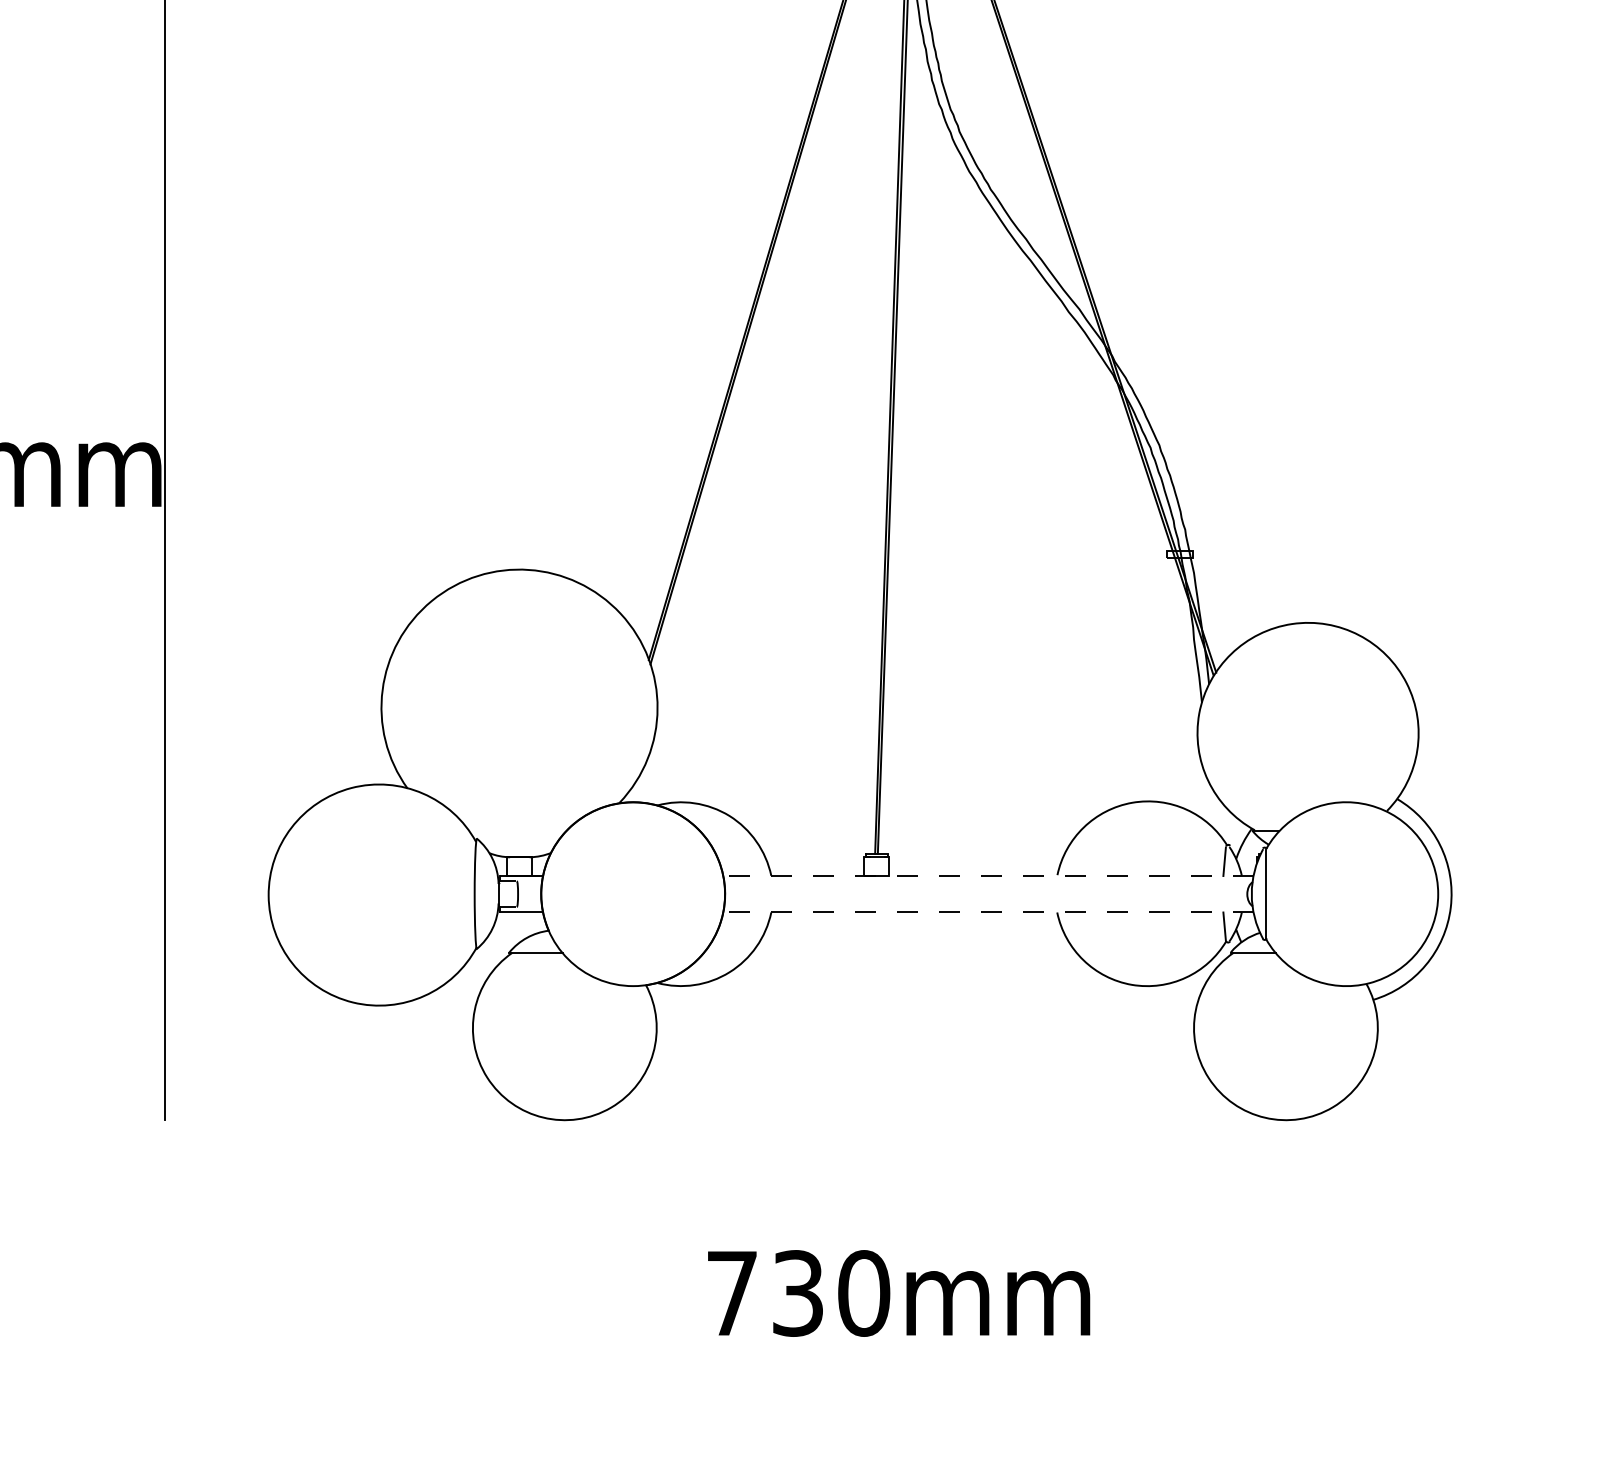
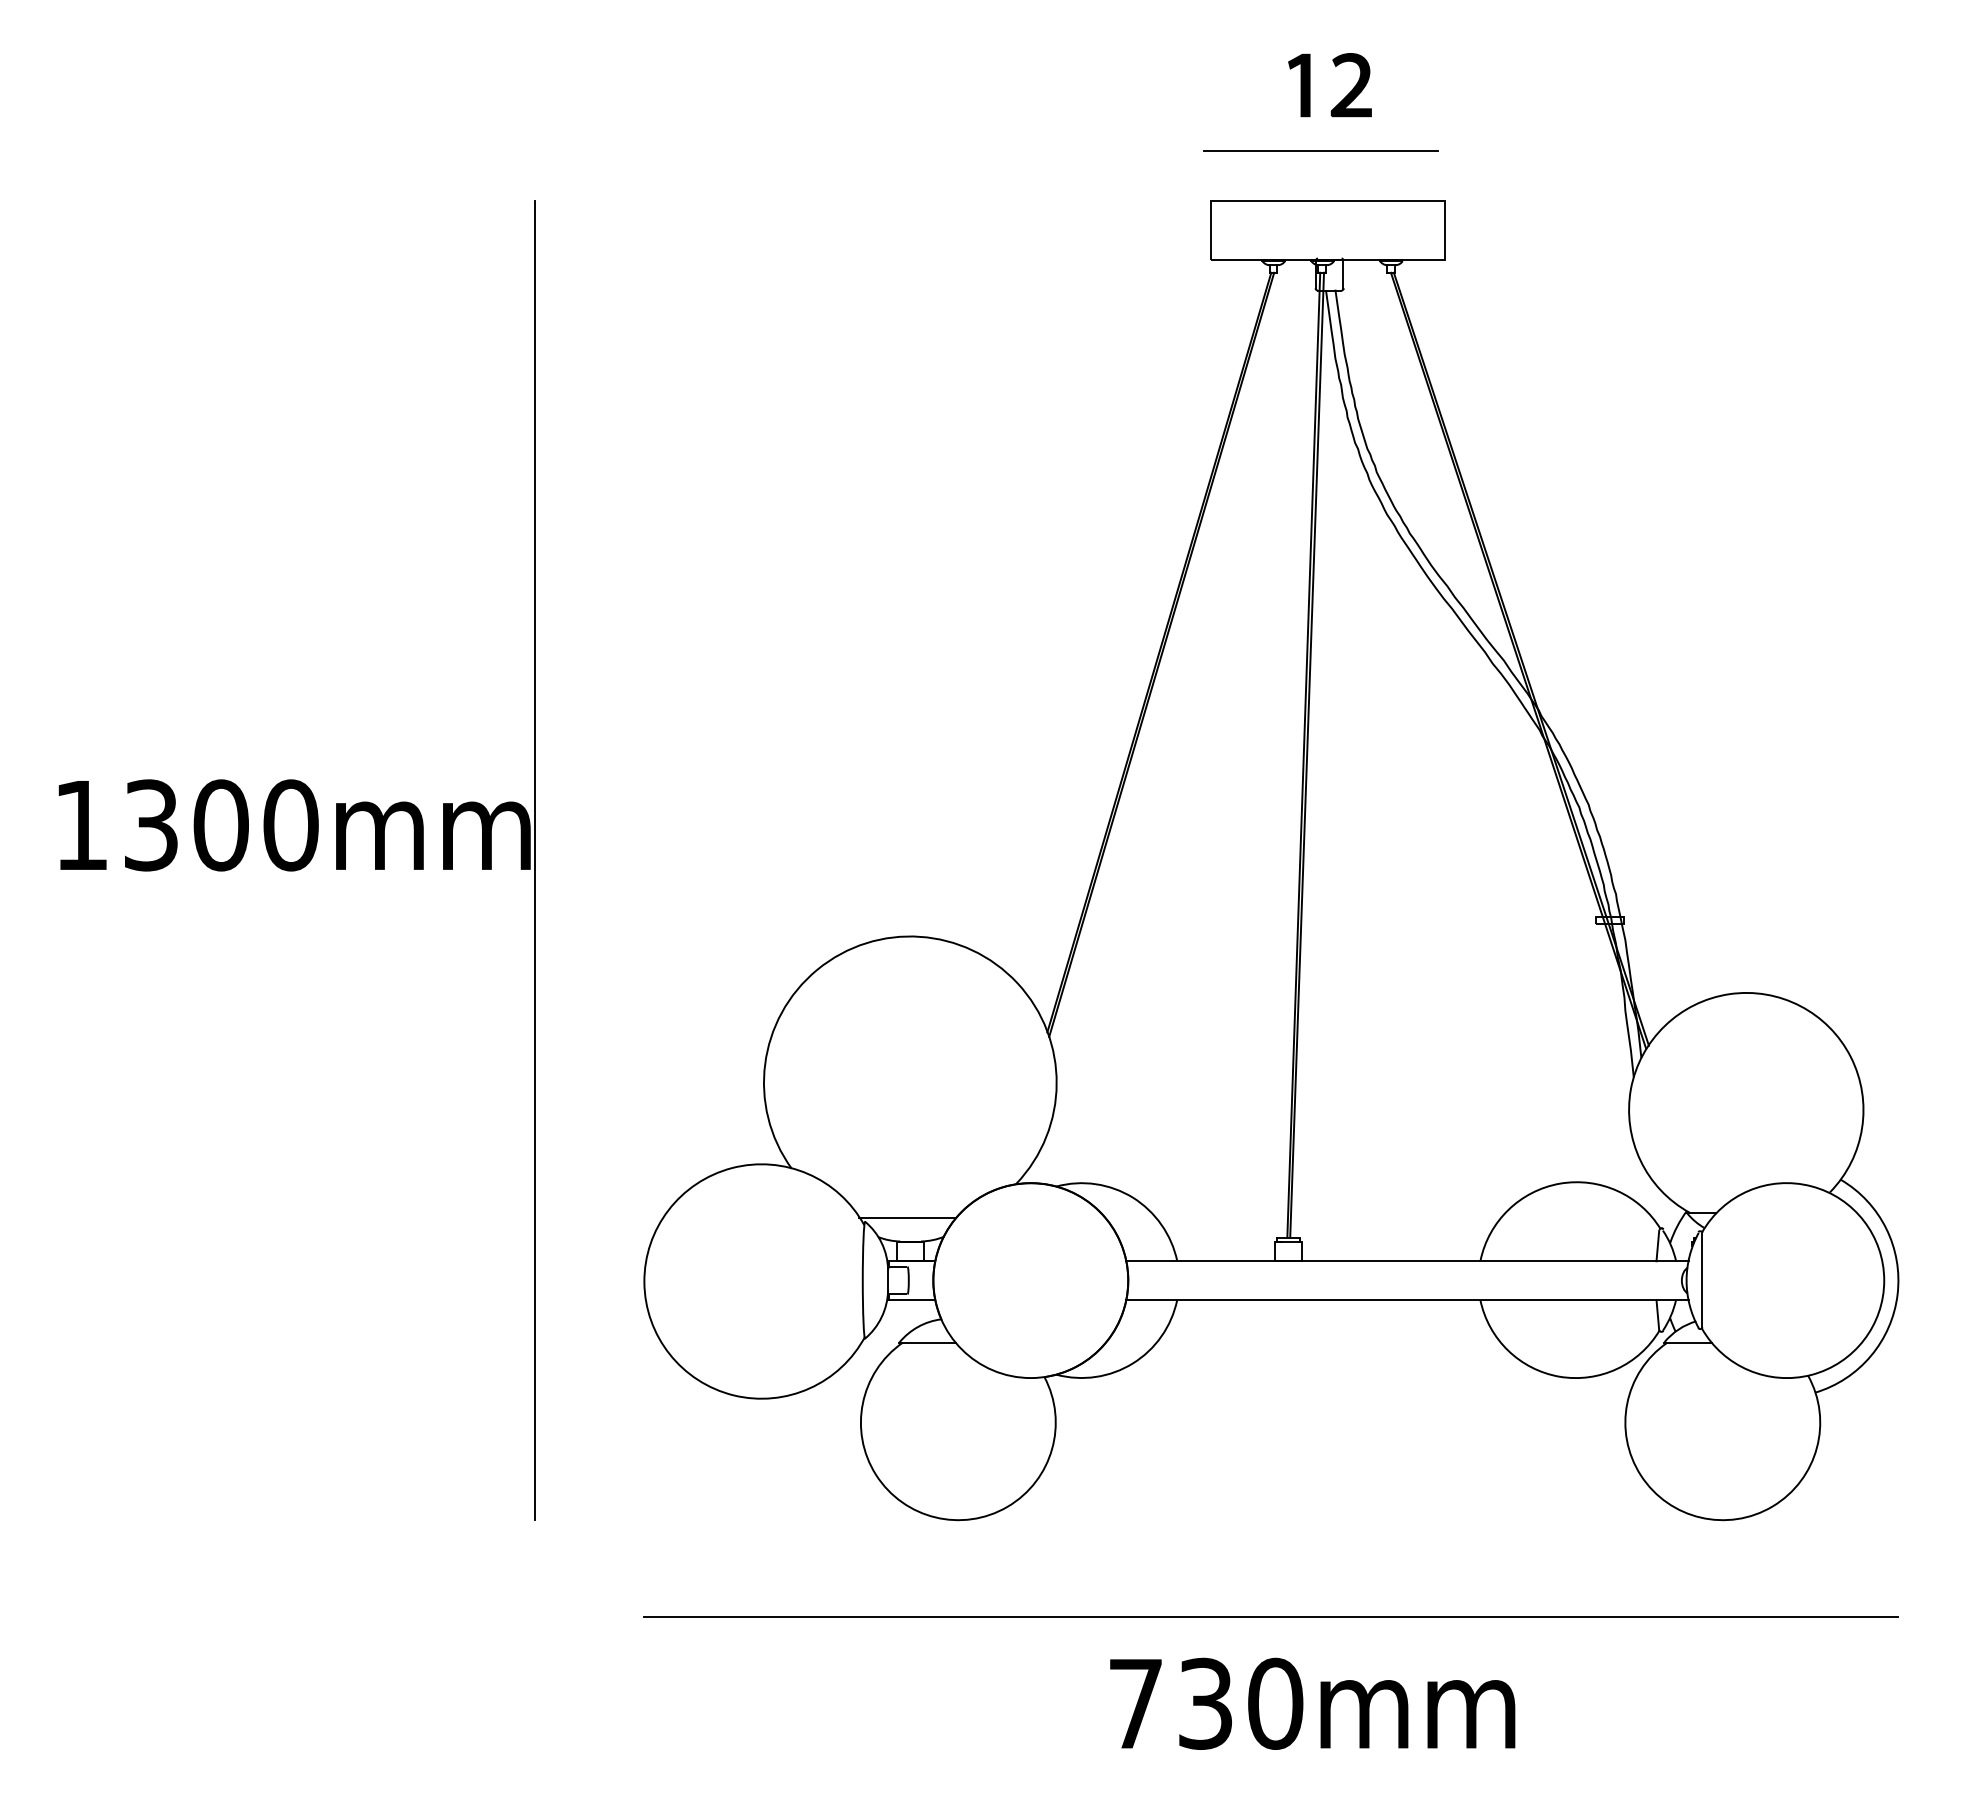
line: (516, 834) -> (907, 1217), added
line: (987, 876) -> (1406, 1261), dashed -> solid
line: (987, 912) -> (1406, 1299), dashed -> solid
line: (860, 1211) -> (1271, 1617), added

